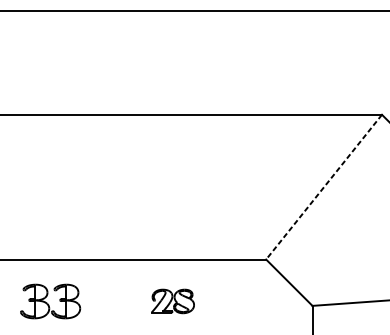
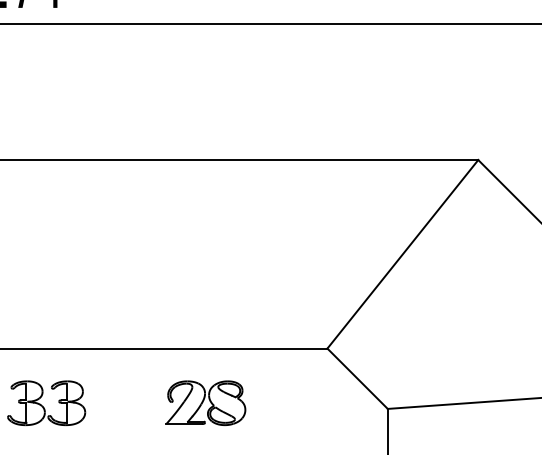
line: (323, 187) -> (402, 254), dashed -> solid
part: (172, 300) -> (205, 402), size x1.43

